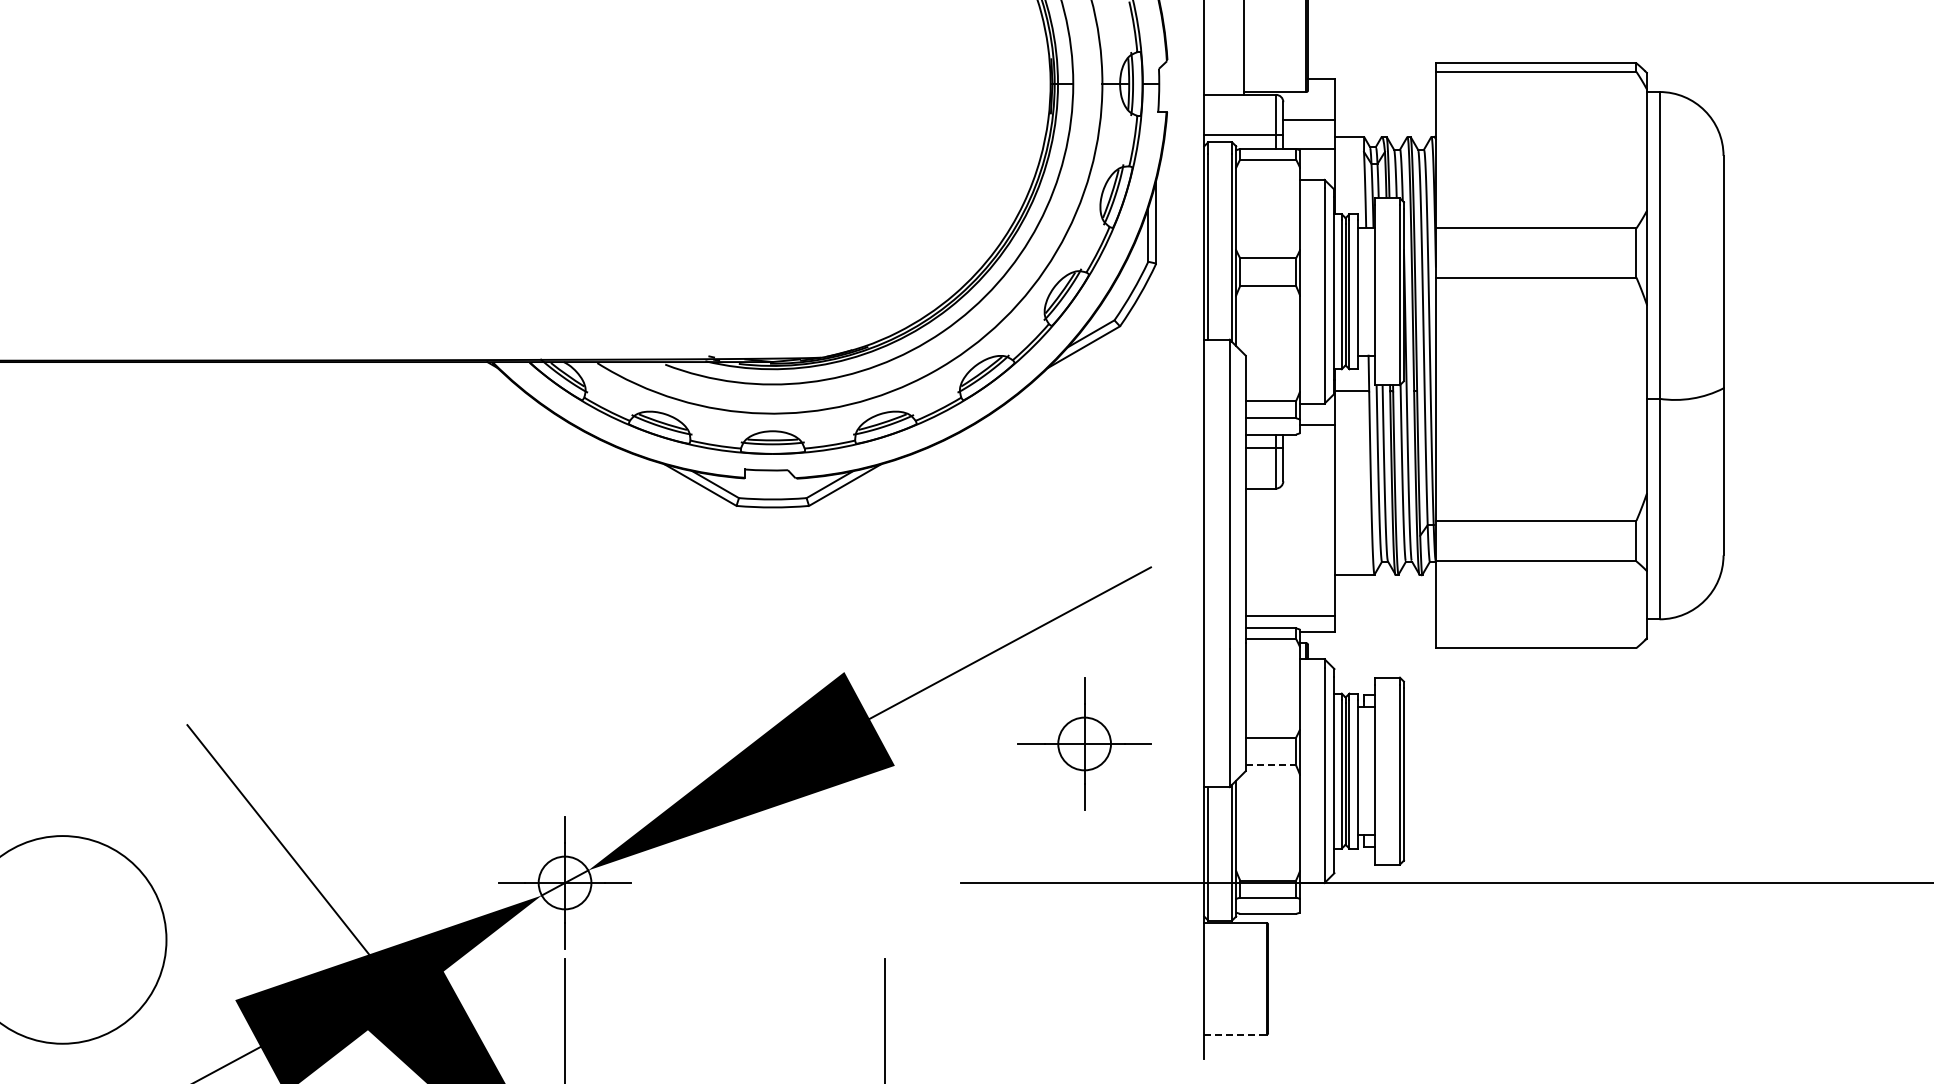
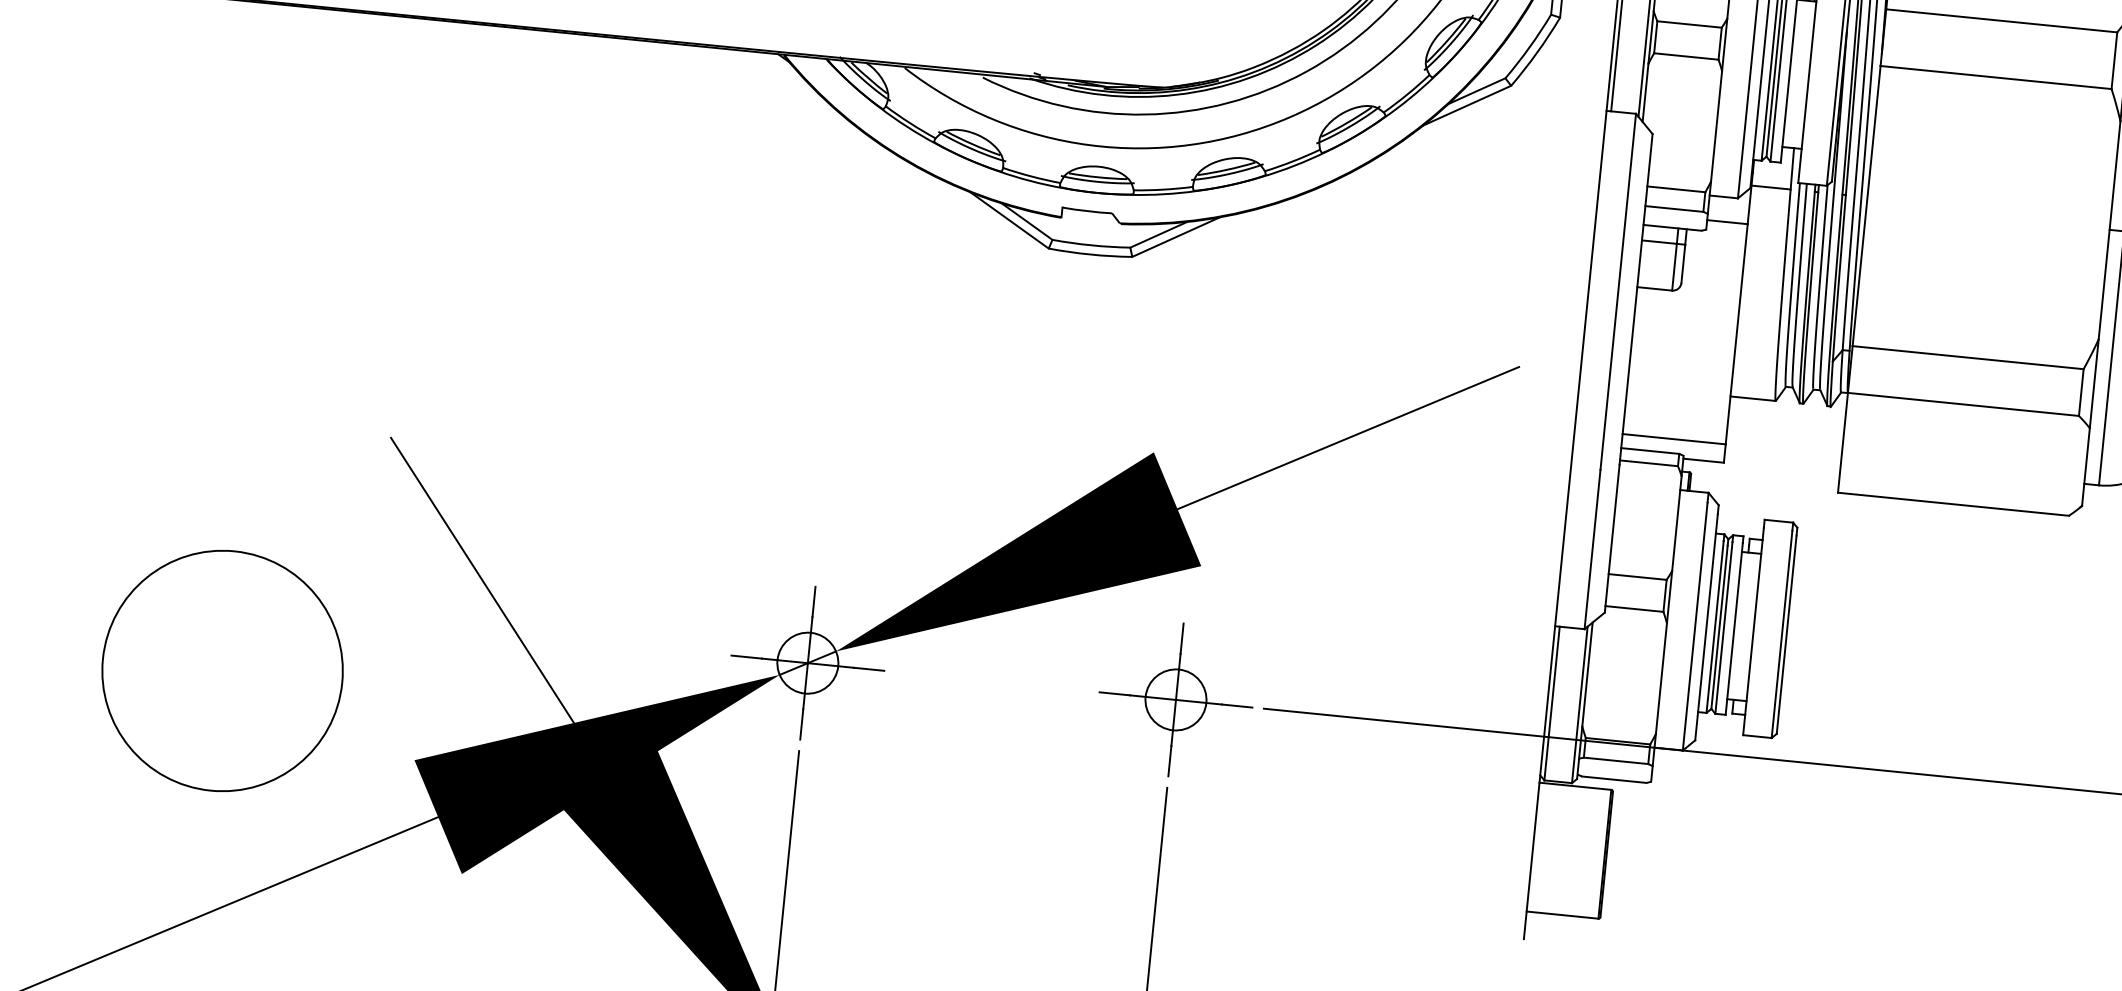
part: (1084, 743) -> (1175, 699), moved
line: (1271, 765) -> (1635, 609), dashed -> solid
line: (1235, 1034) -> (1562, 914), dashed -> solid

